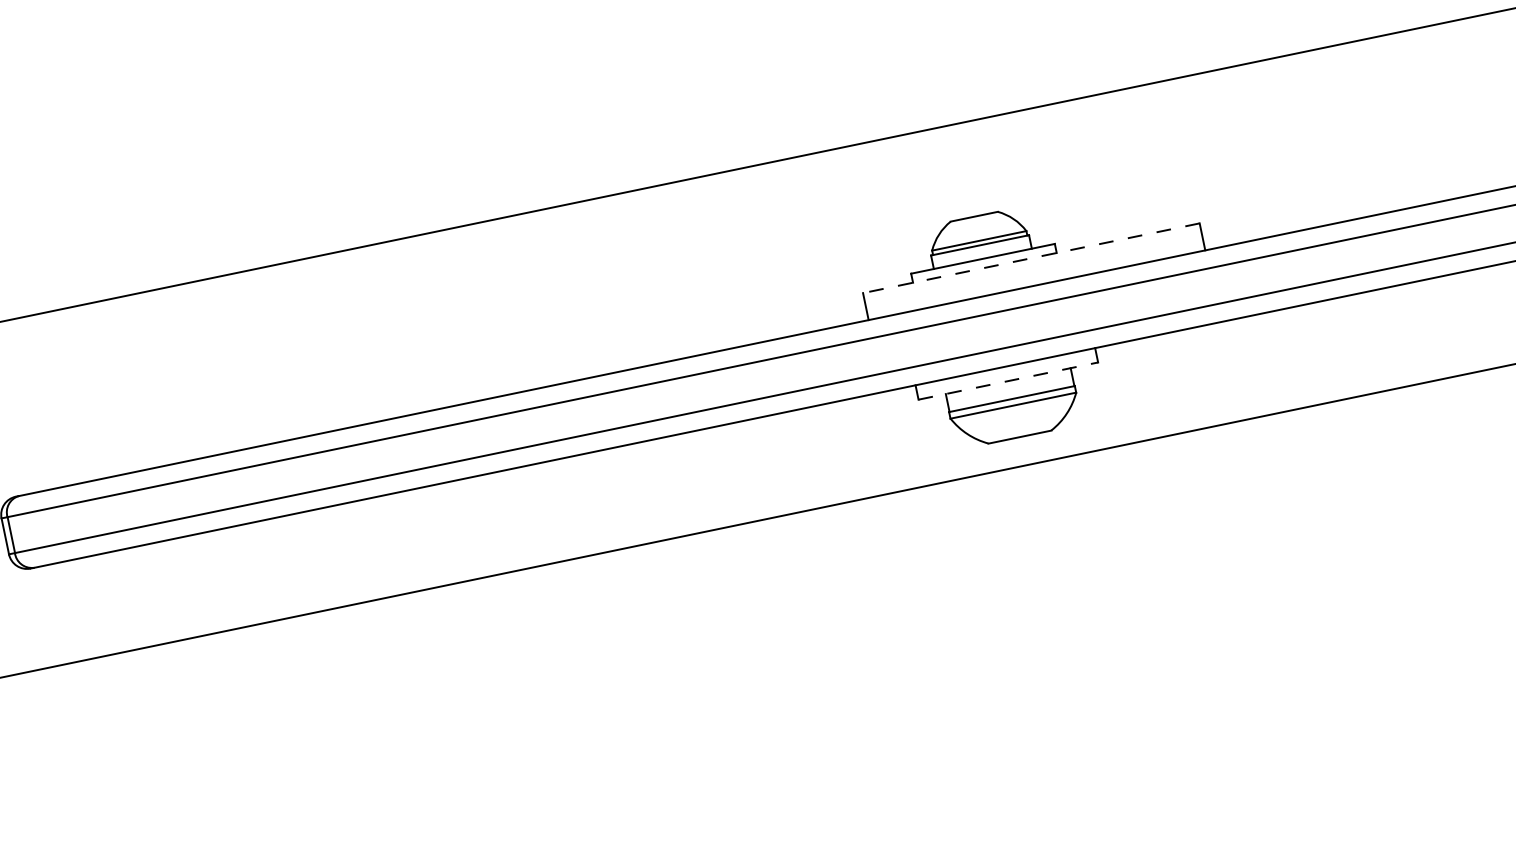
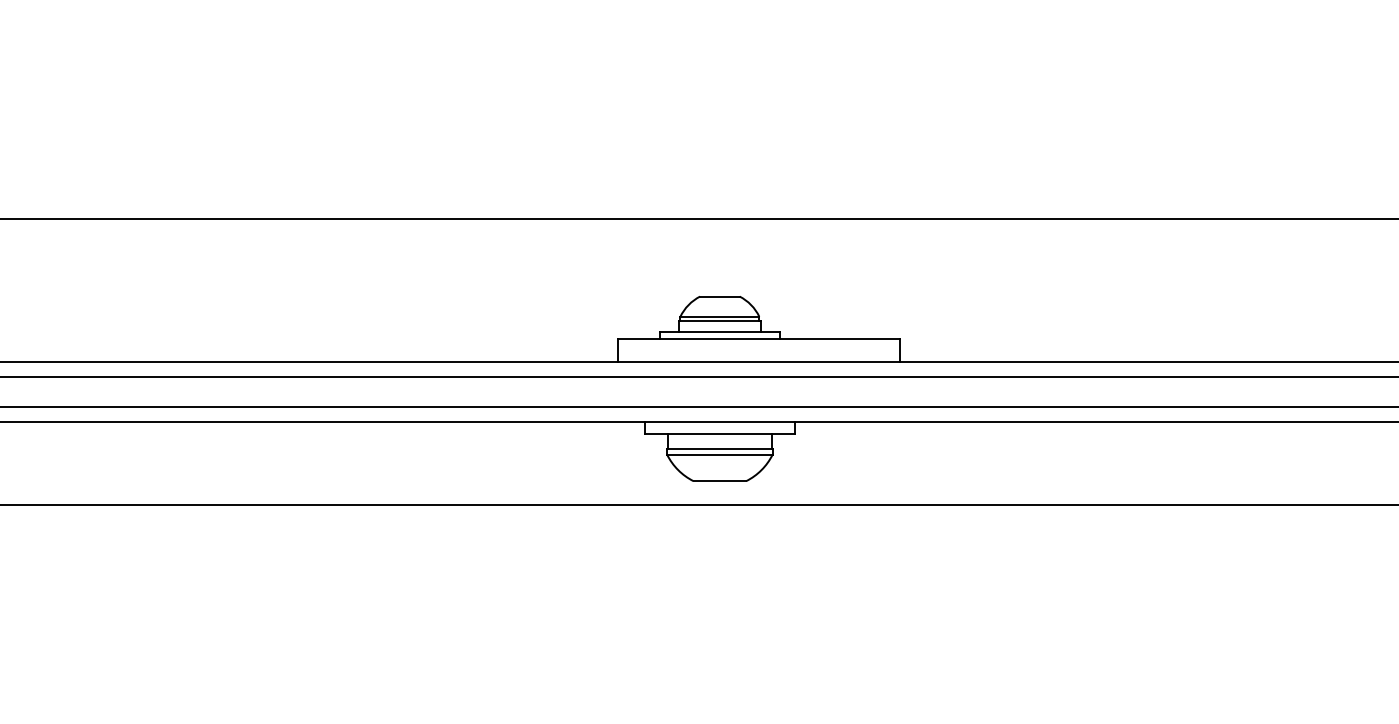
line: (1030, 258) -> (758, 339), dashed -> solid
line: (1009, 381) -> (720, 434), dashed -> solid

